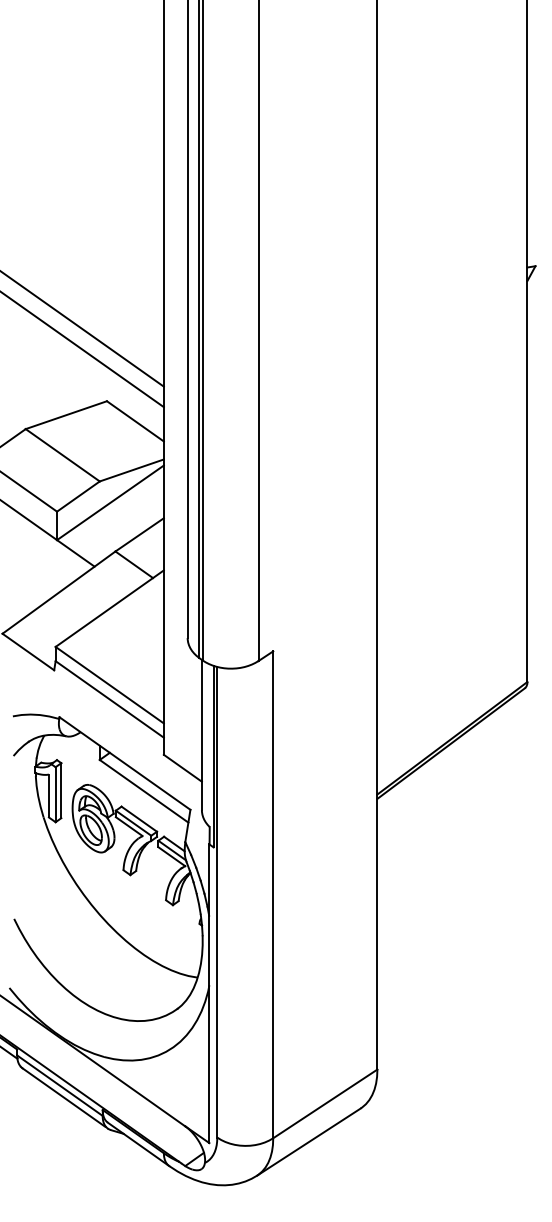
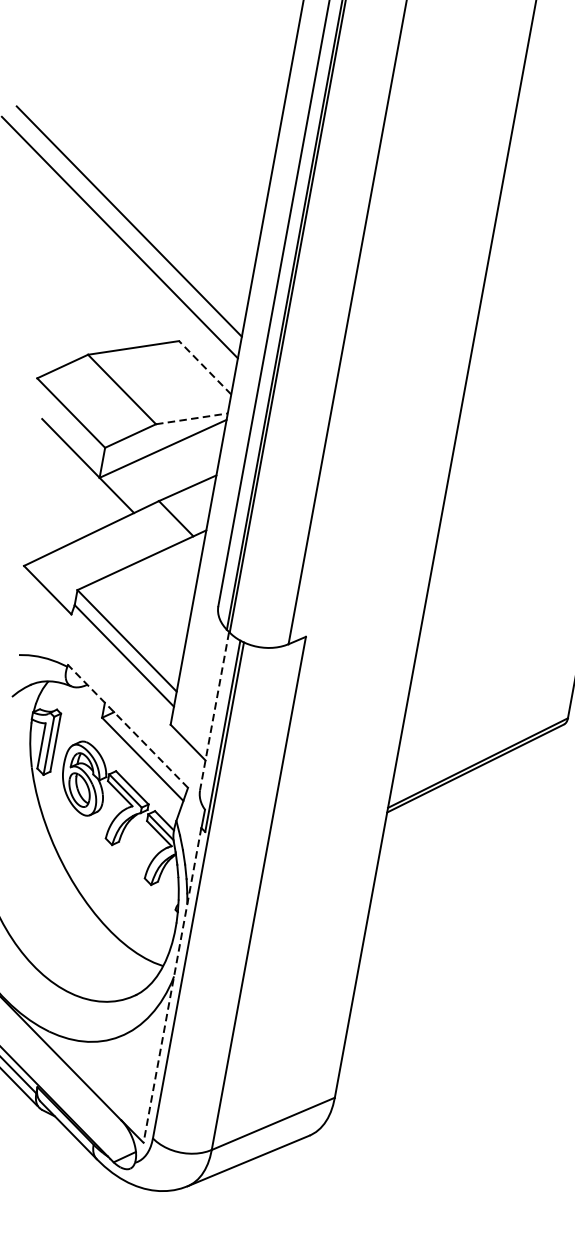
line: (135, 421) -> (205, 367), solid -> dashed
line: (131, 470) -> (191, 418), solid -> dashed
line: (201, 735) -> (214, 711), solid -> dashed
line: (124, 763) -> (127, 726), solid -> dashed
line: (209, 994) -> (172, 986), solid -> dashed

